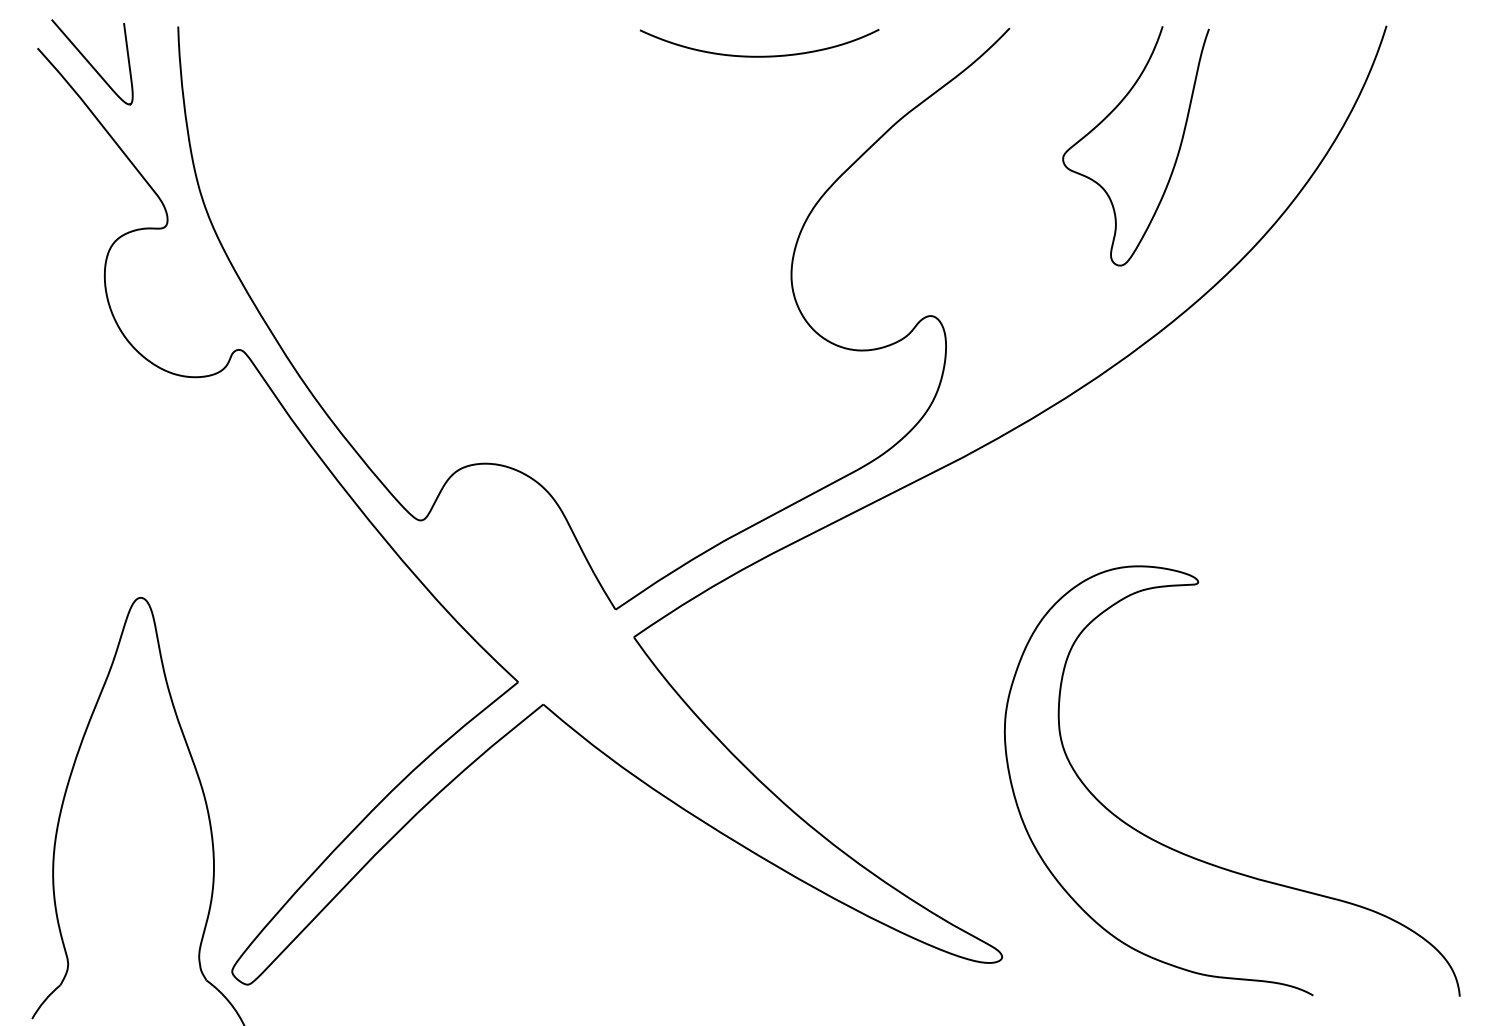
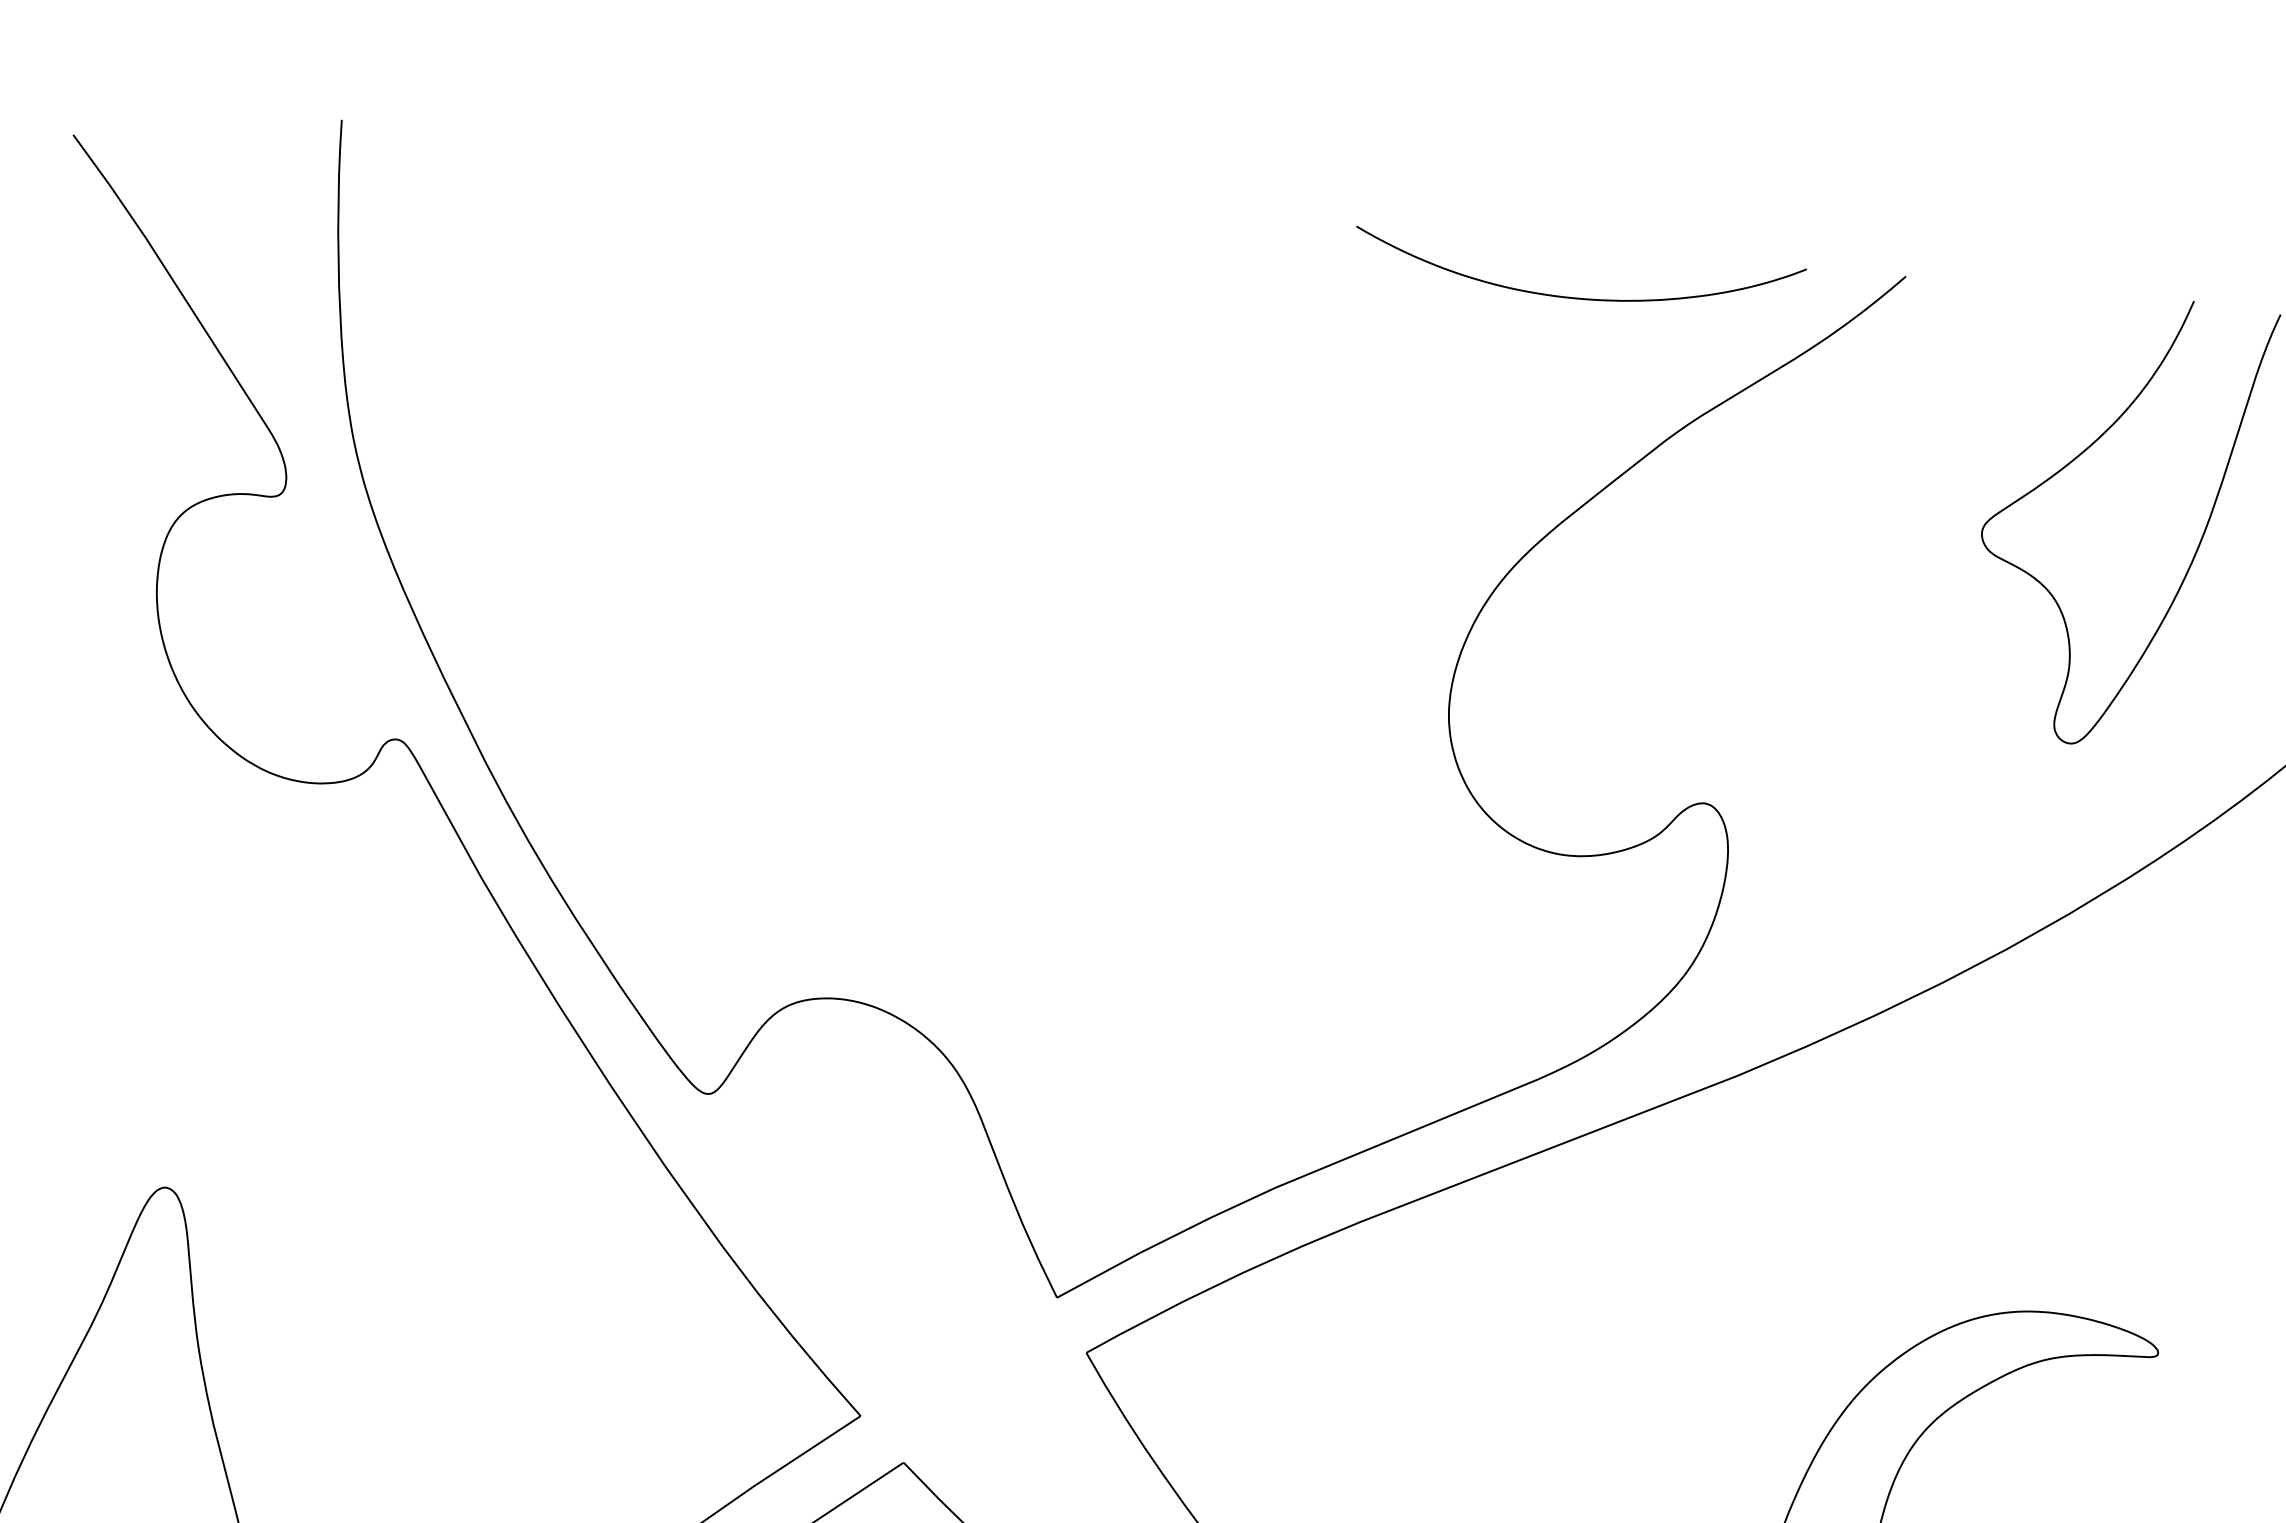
curve: (759, 55) -> (1576, 296), moved
curve: (90, 62) -> (170, 171), removed

